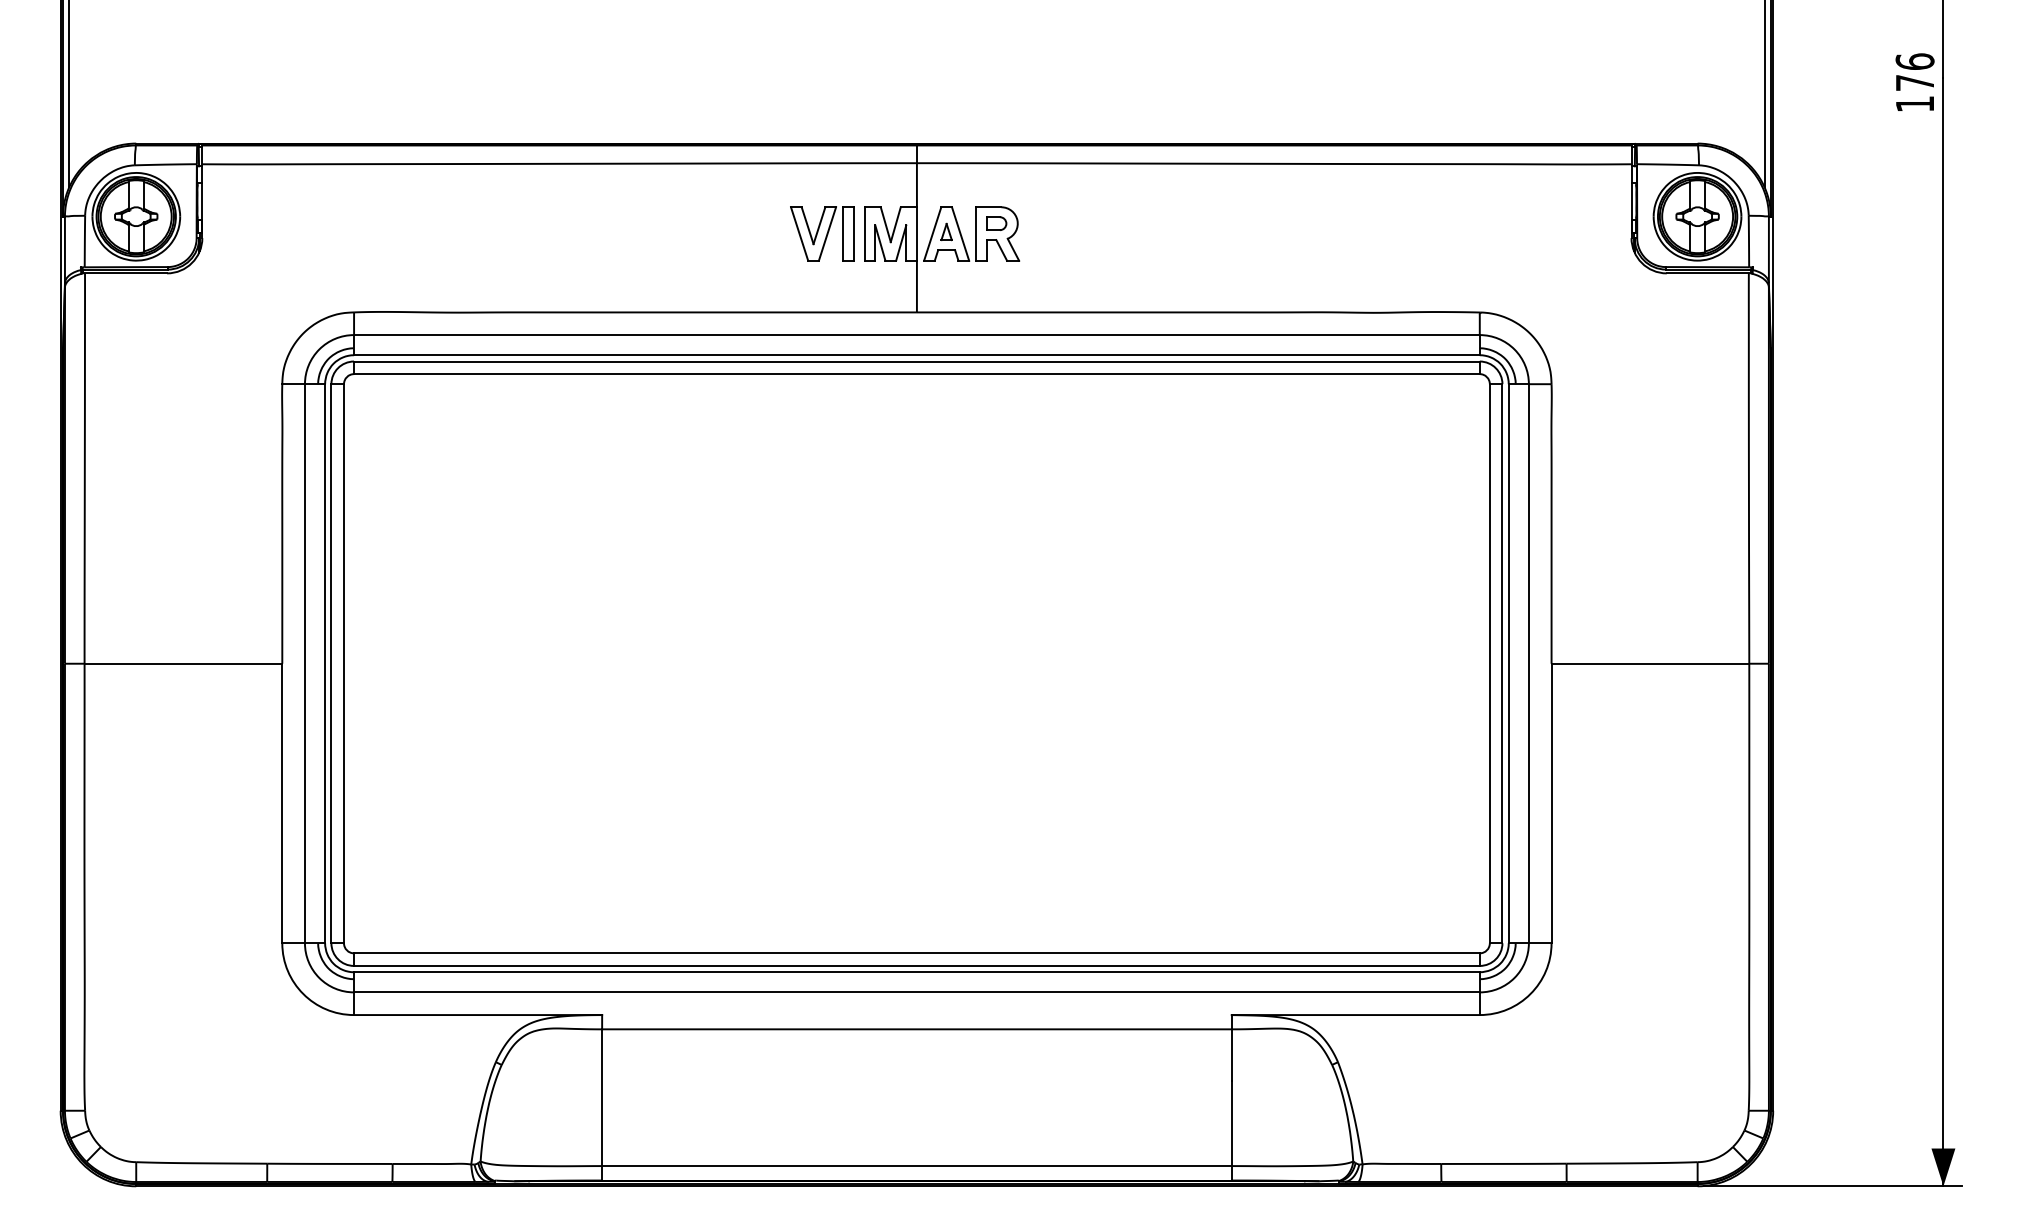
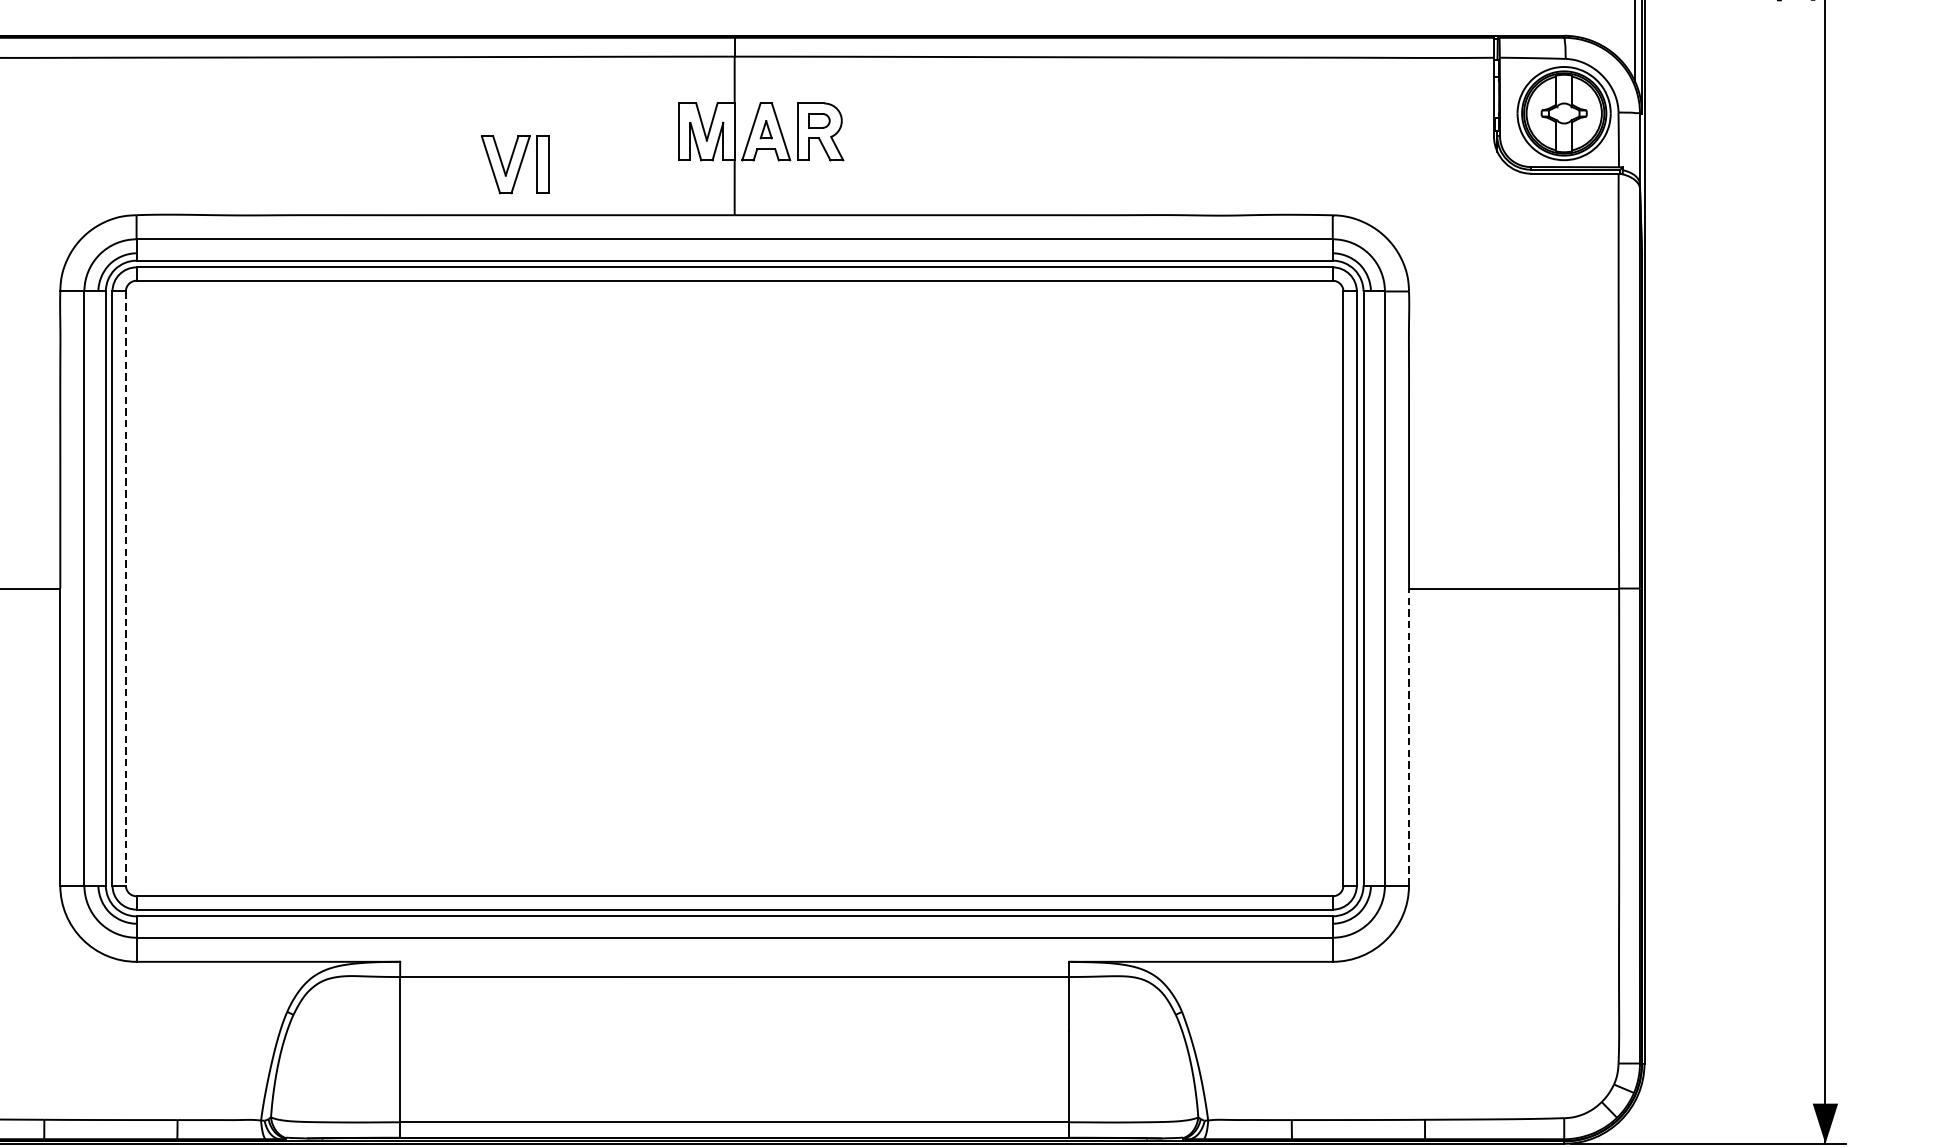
part: (822, 233) -> (515, 164), moved
line: (344, 663) -> (126, 588), solid -> dashed
line: (1551, 803) -> (1408, 737), solid -> dashed

